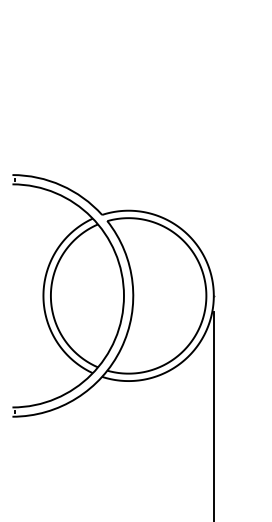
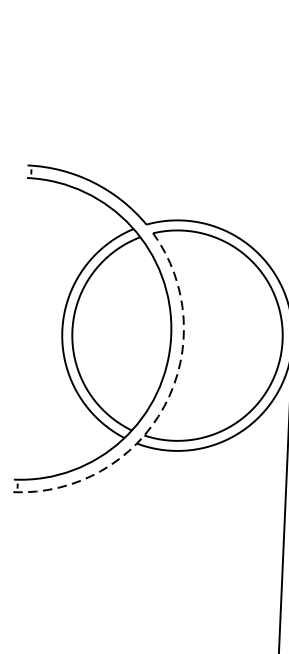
arc: (121, 348) -> (164, 406), solid -> dashed

